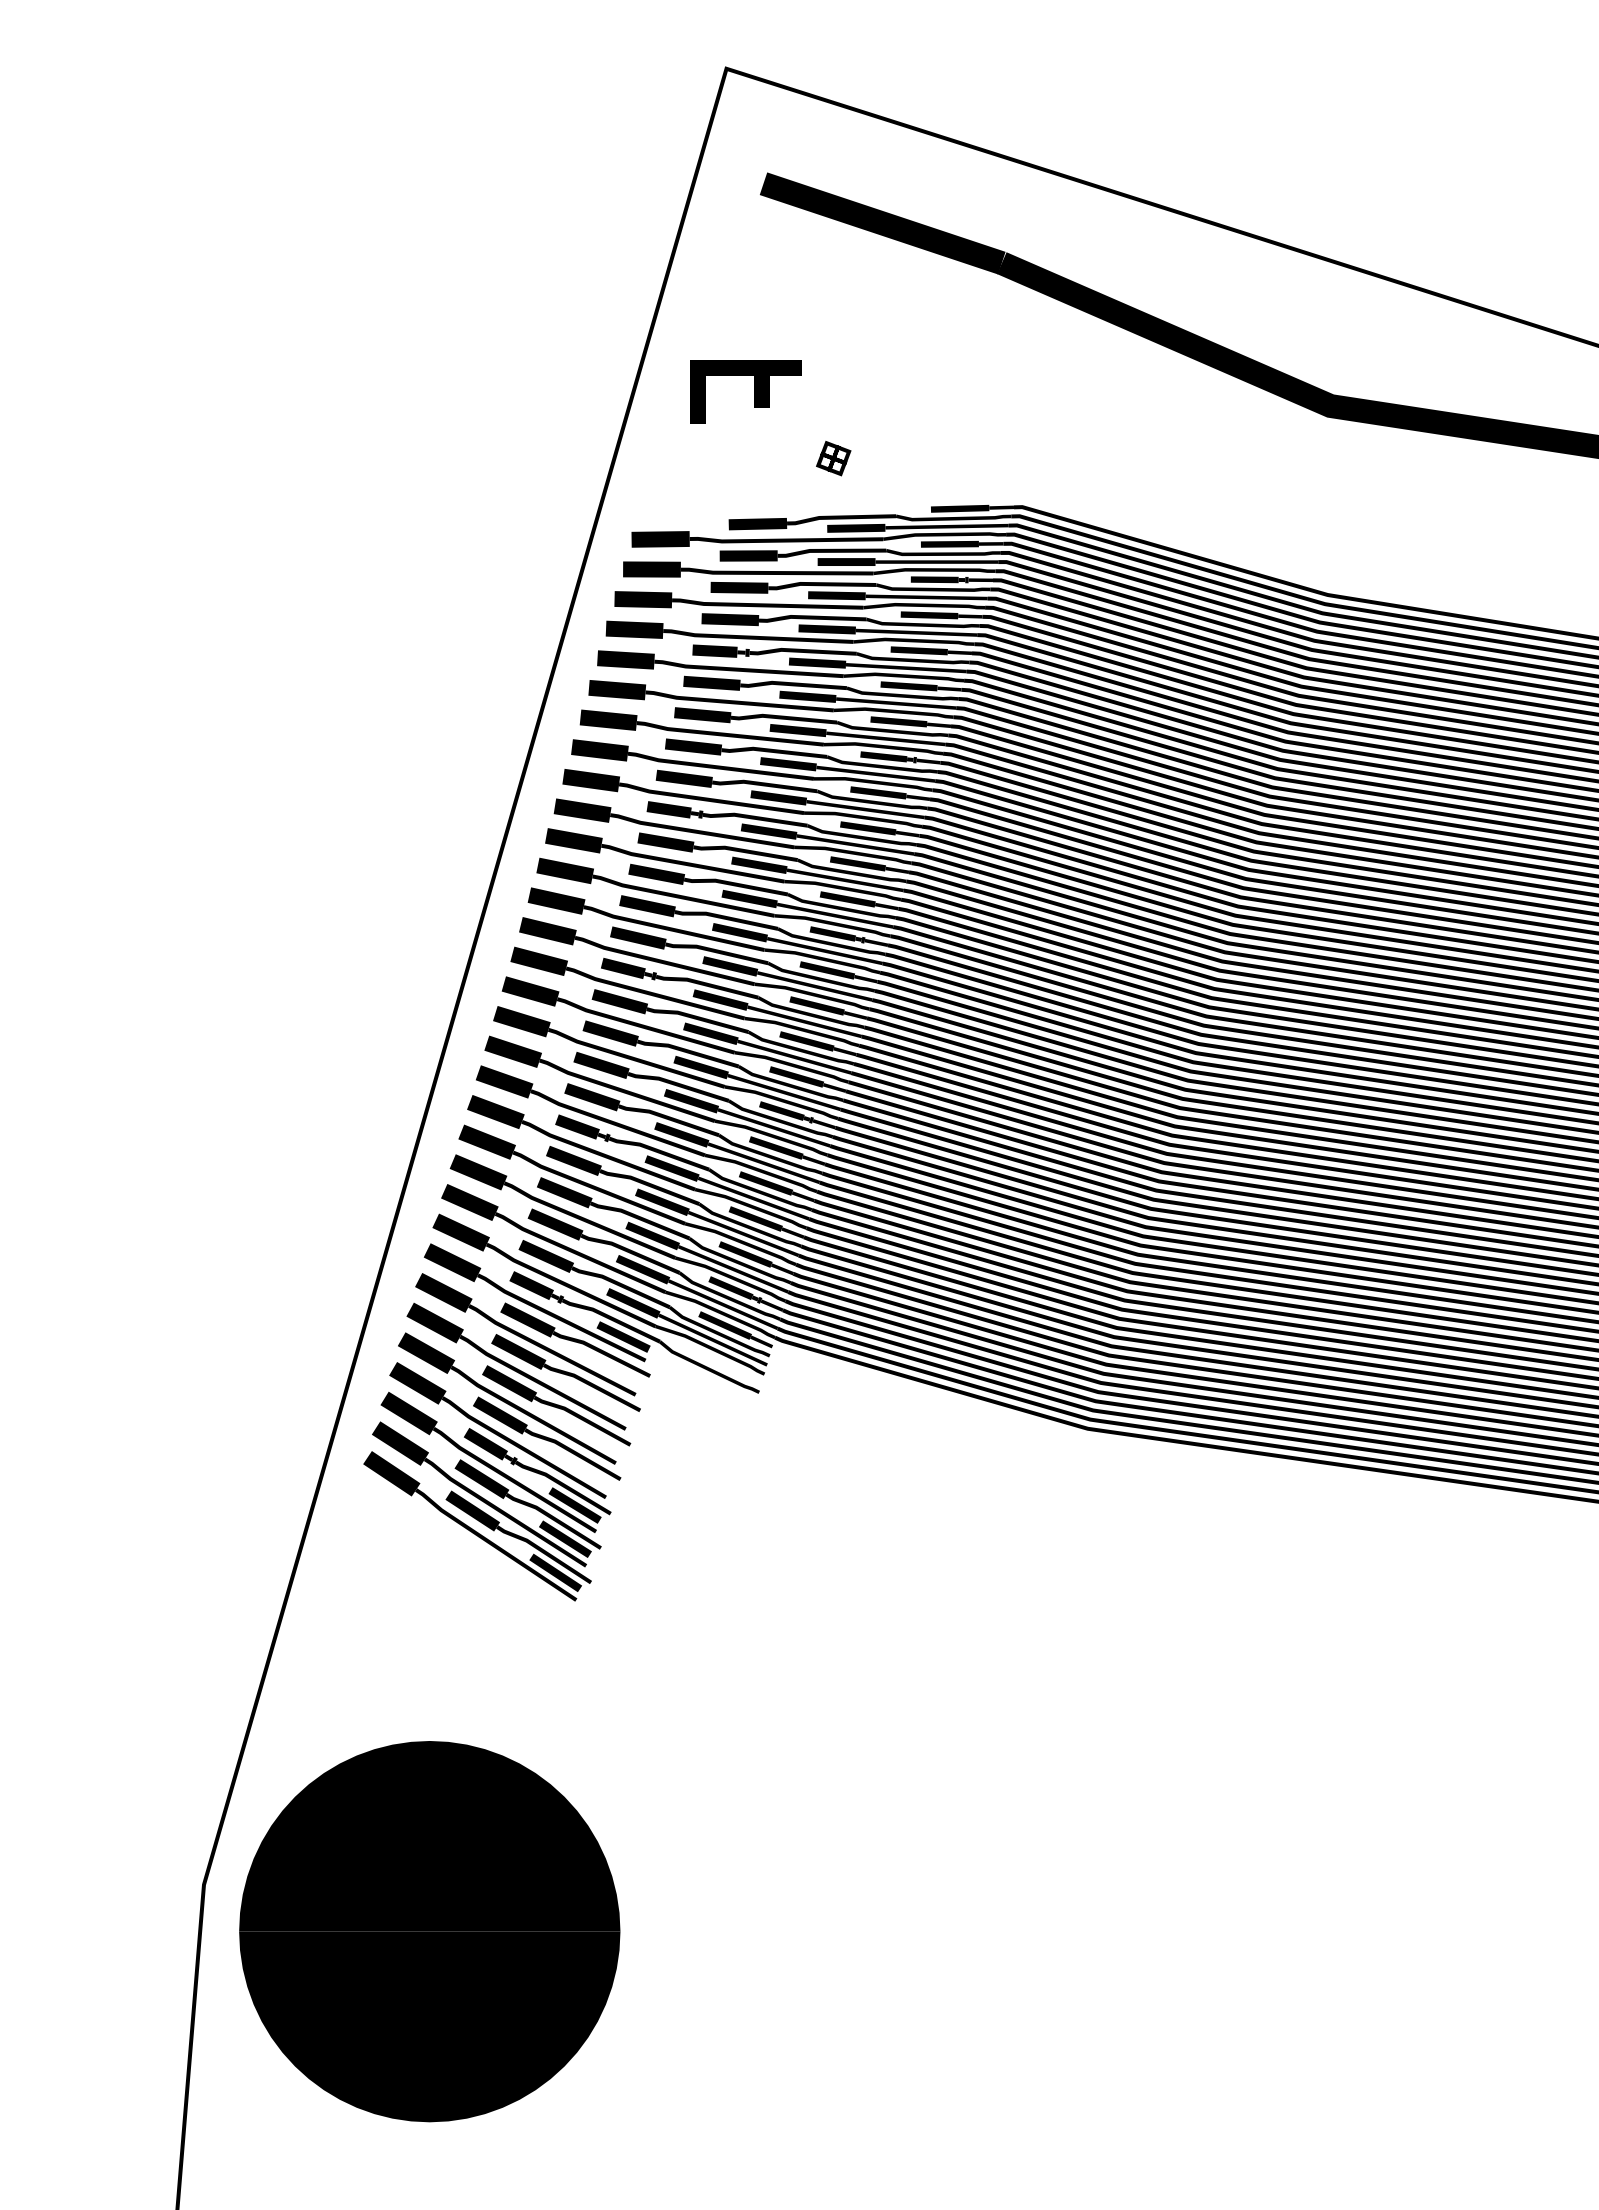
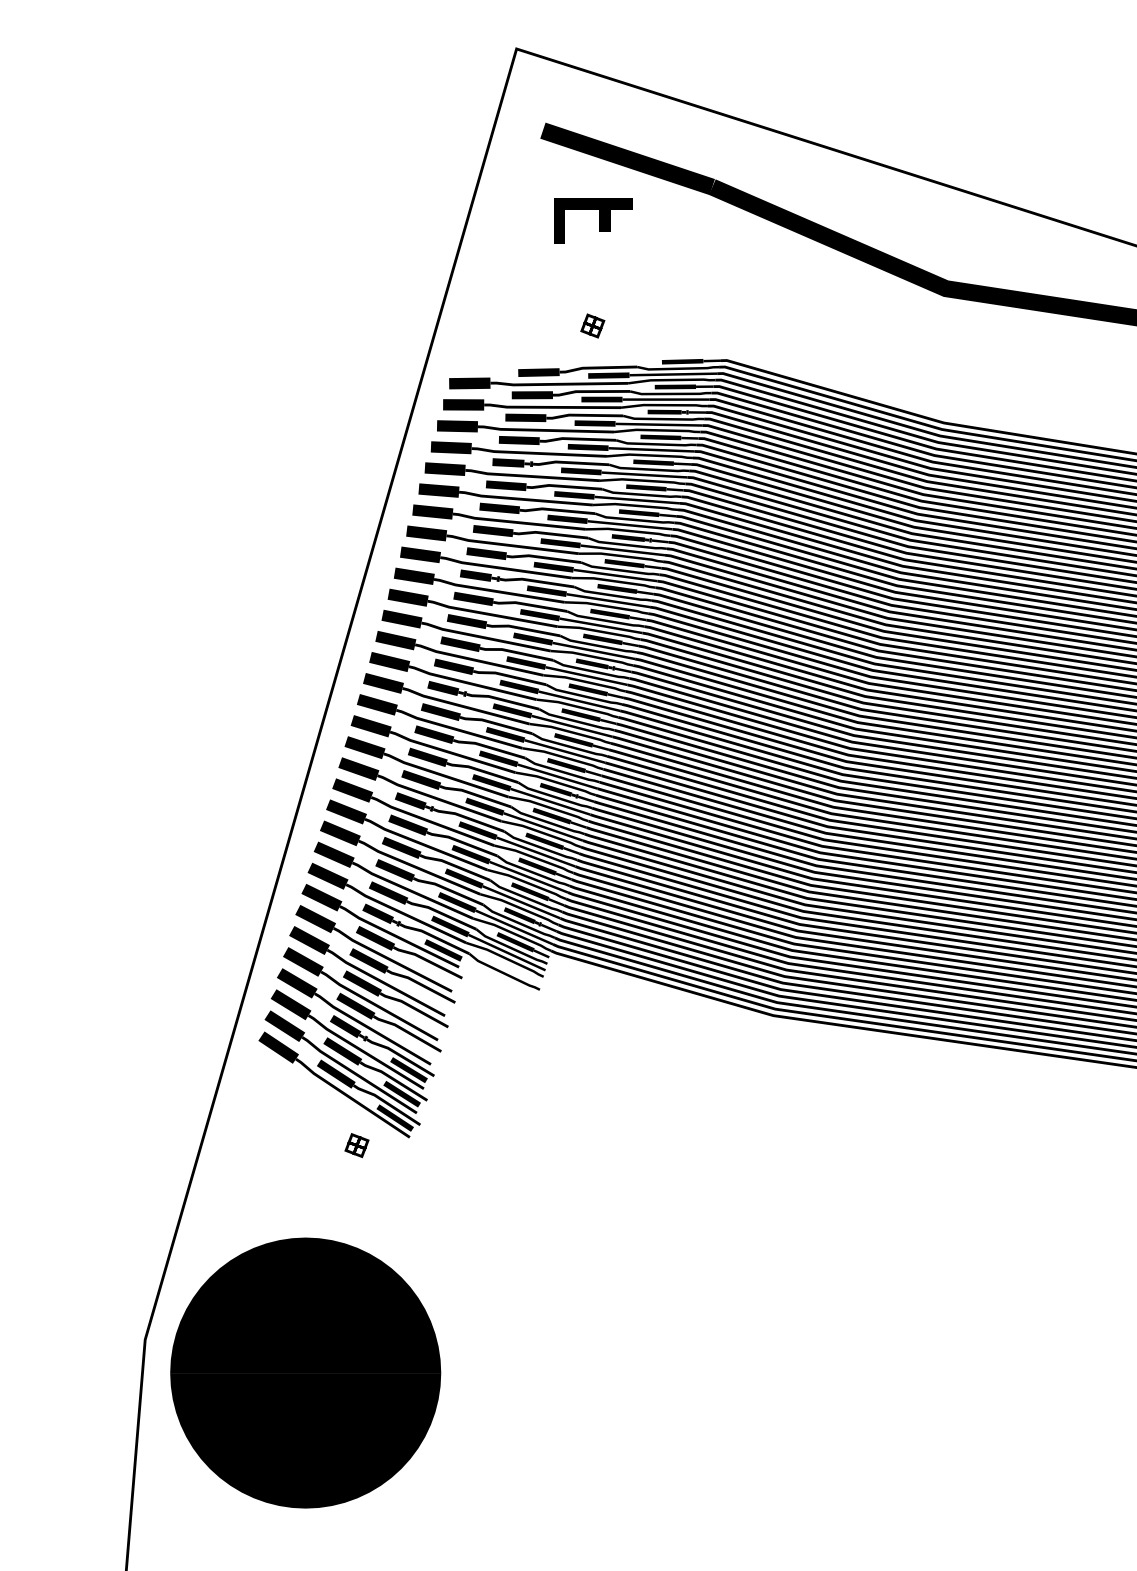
part: (754, 391) -> (599, 220), moved
part: (501, 1611) -> (356, 1145), added

